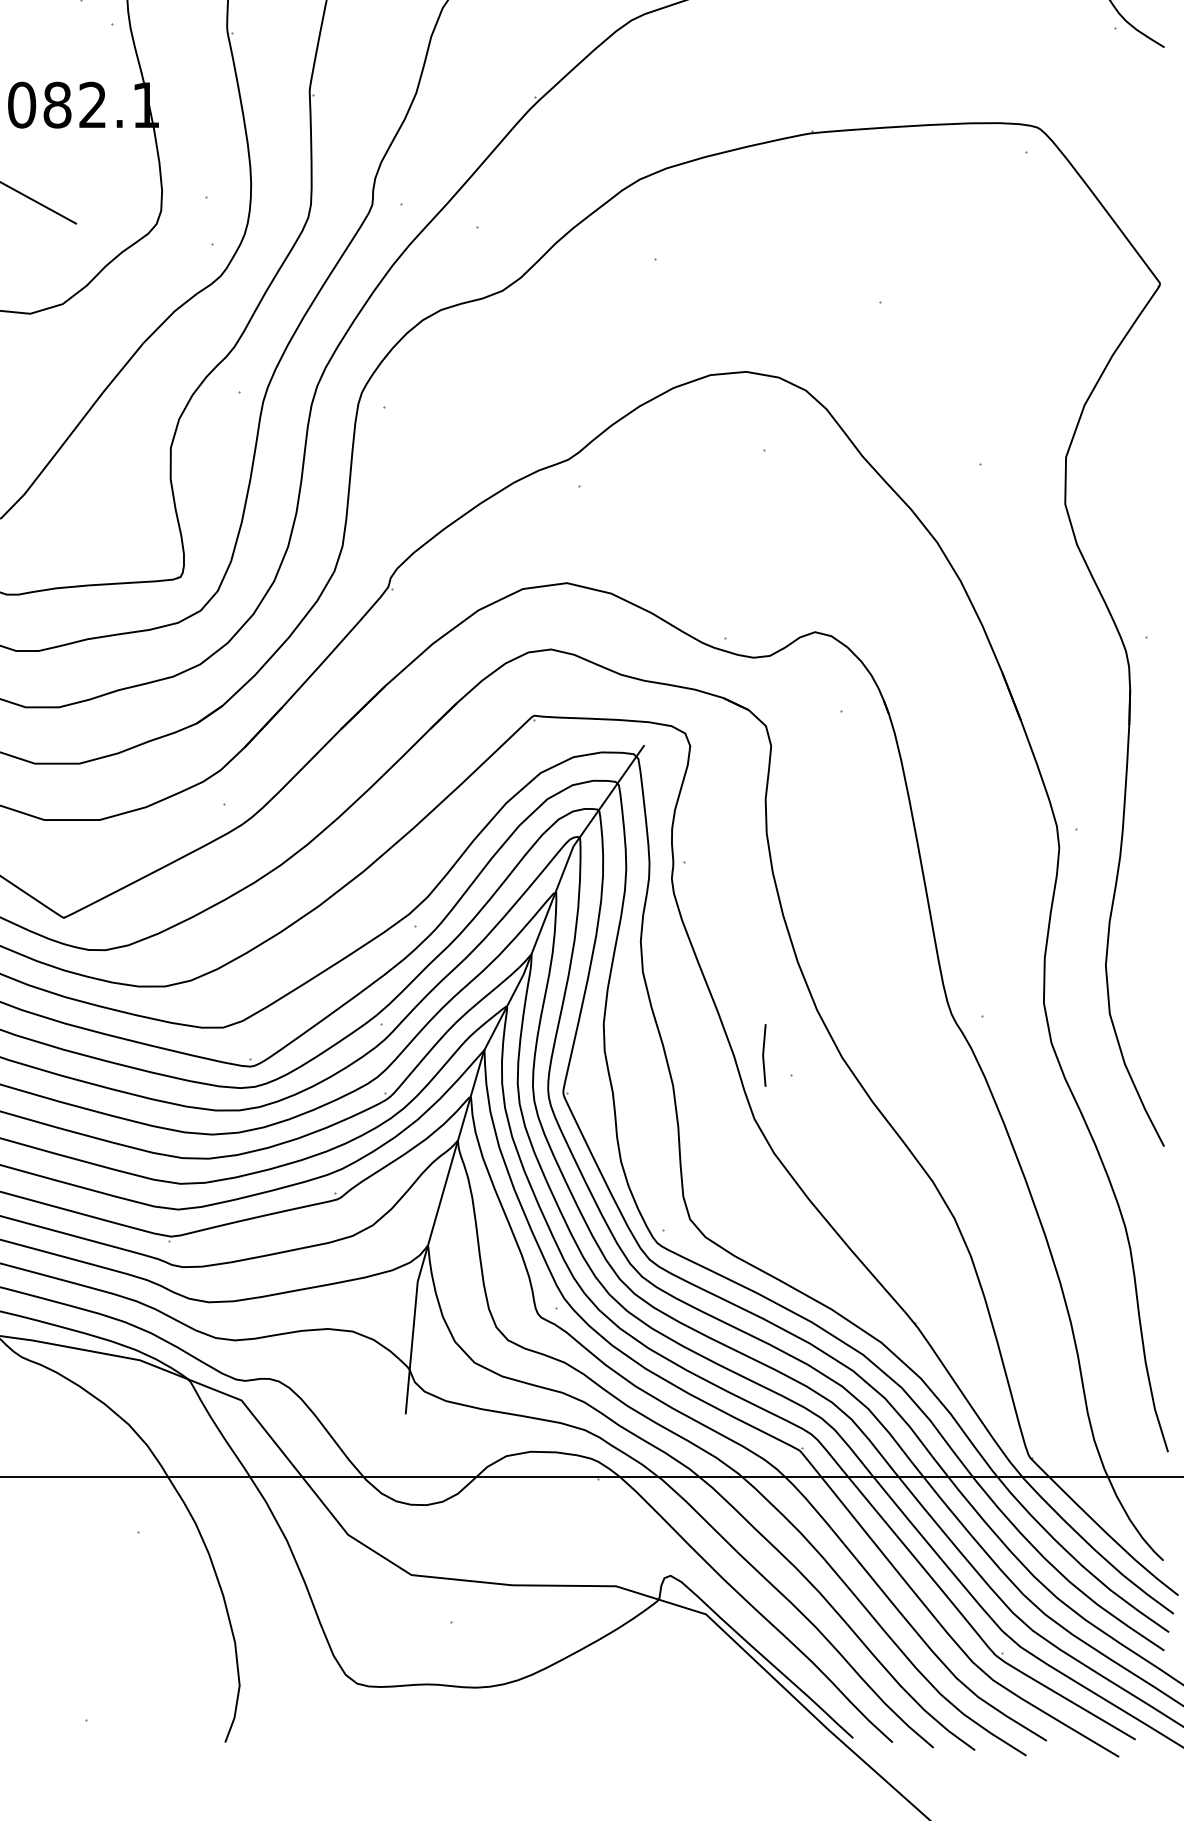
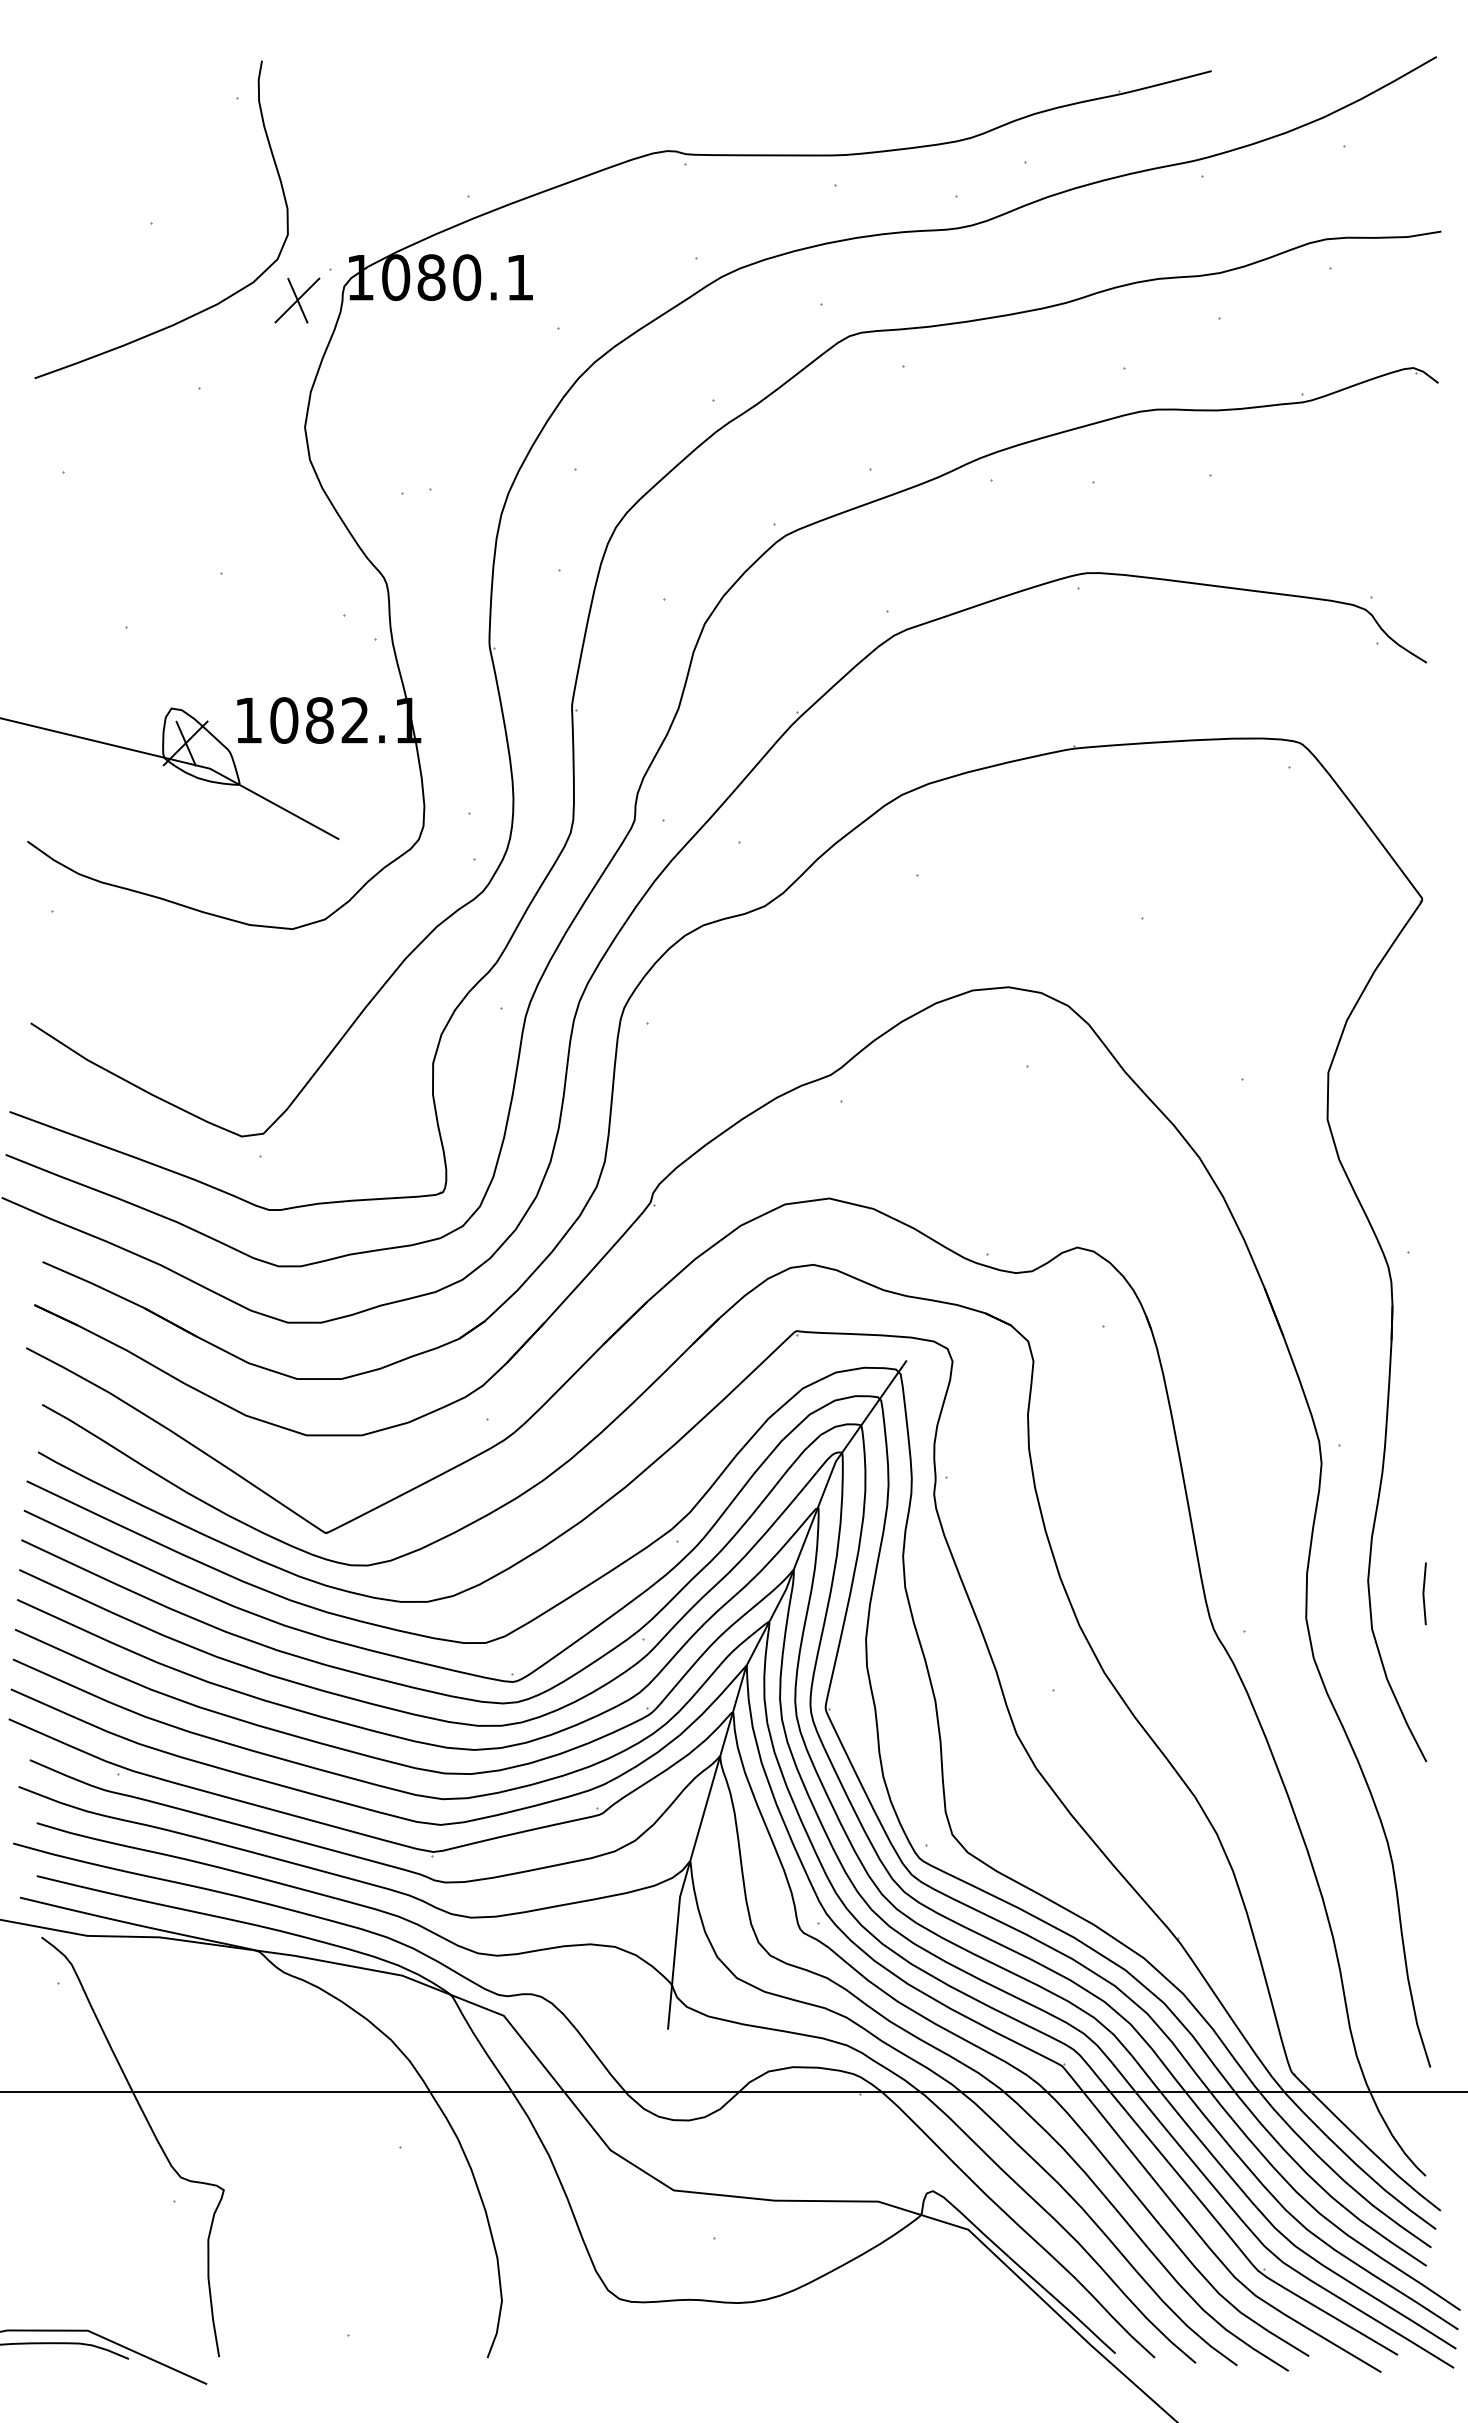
line: (764, 1055) -> (1424, 1593), moved

